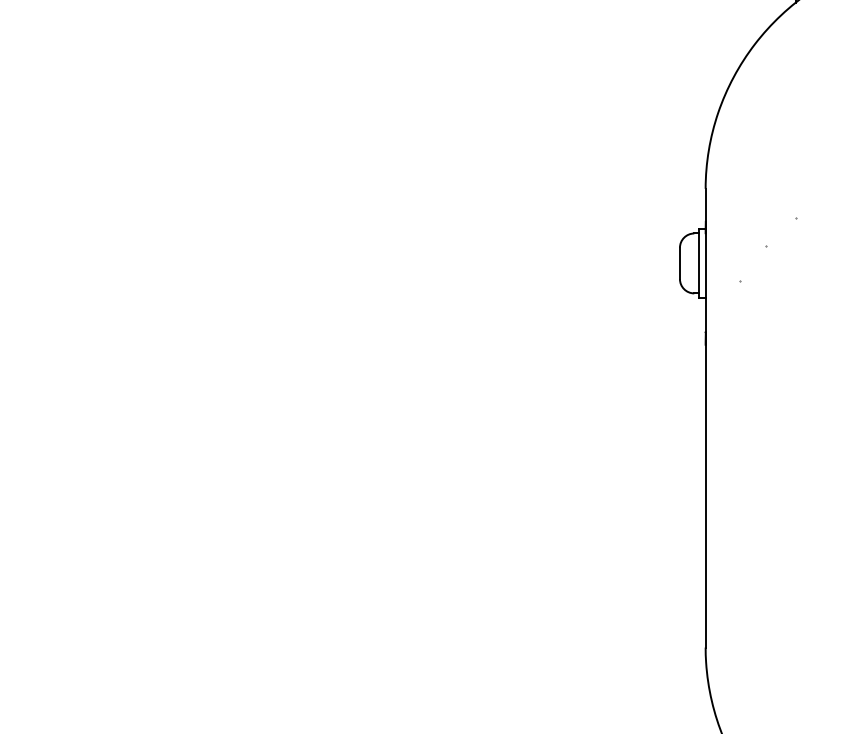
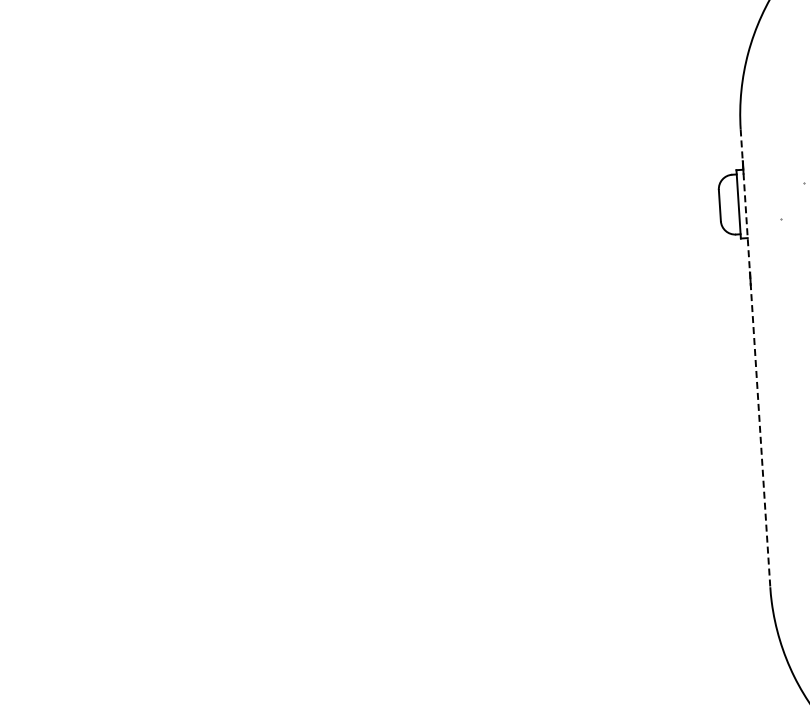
line: (705, 418) -> (755, 358), solid -> dashed

